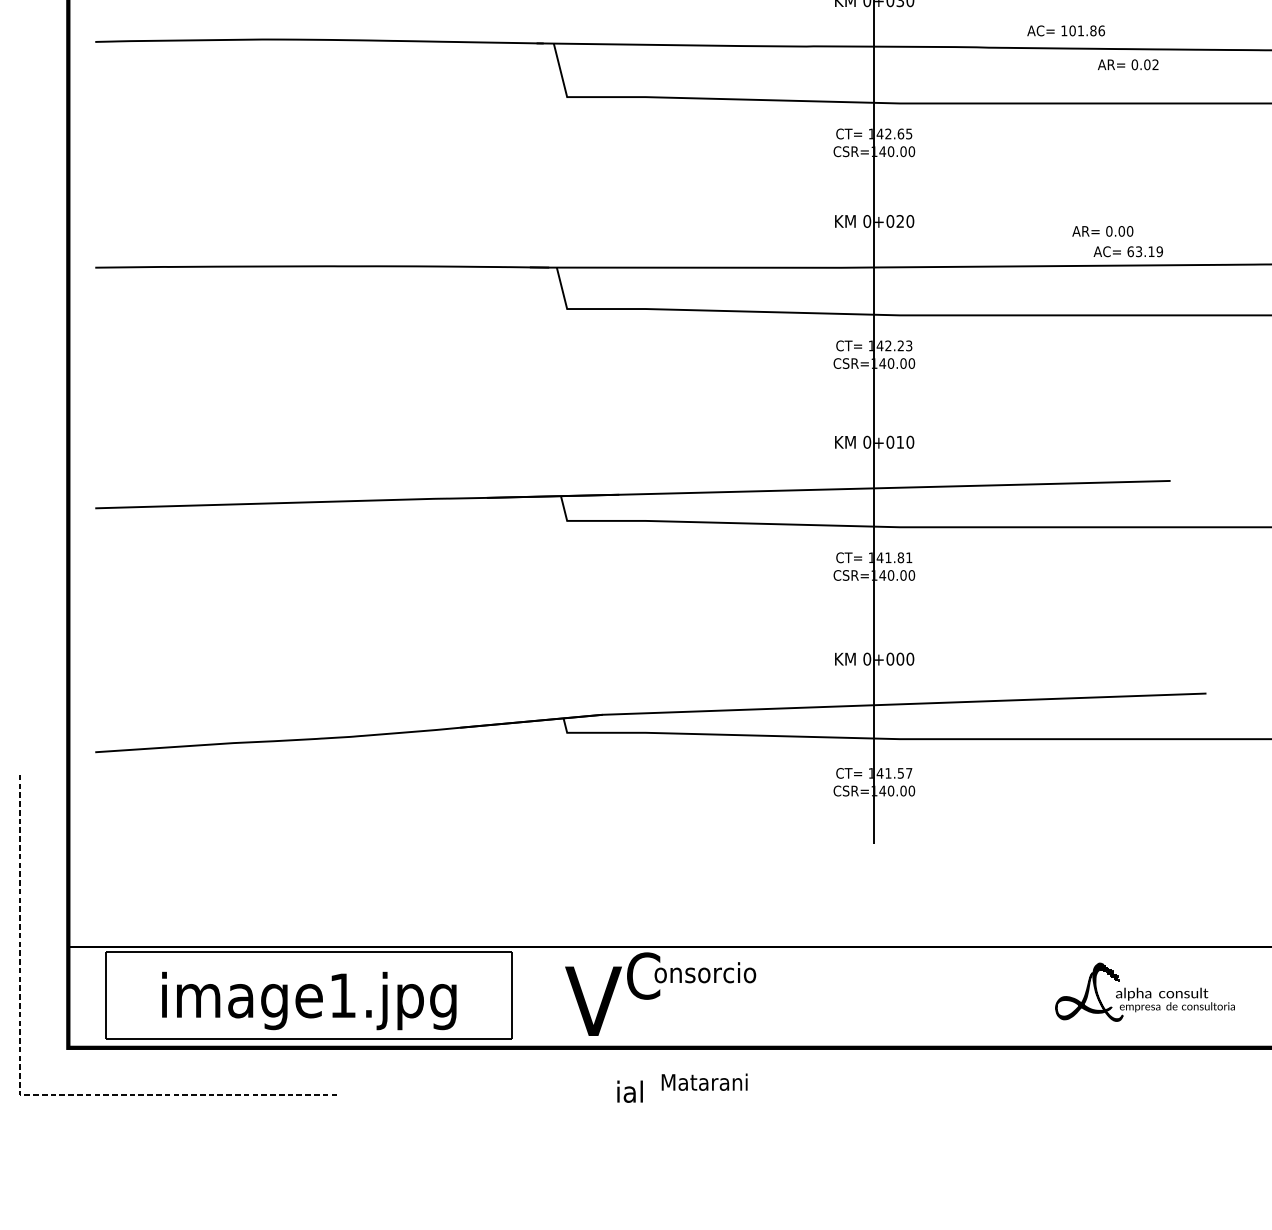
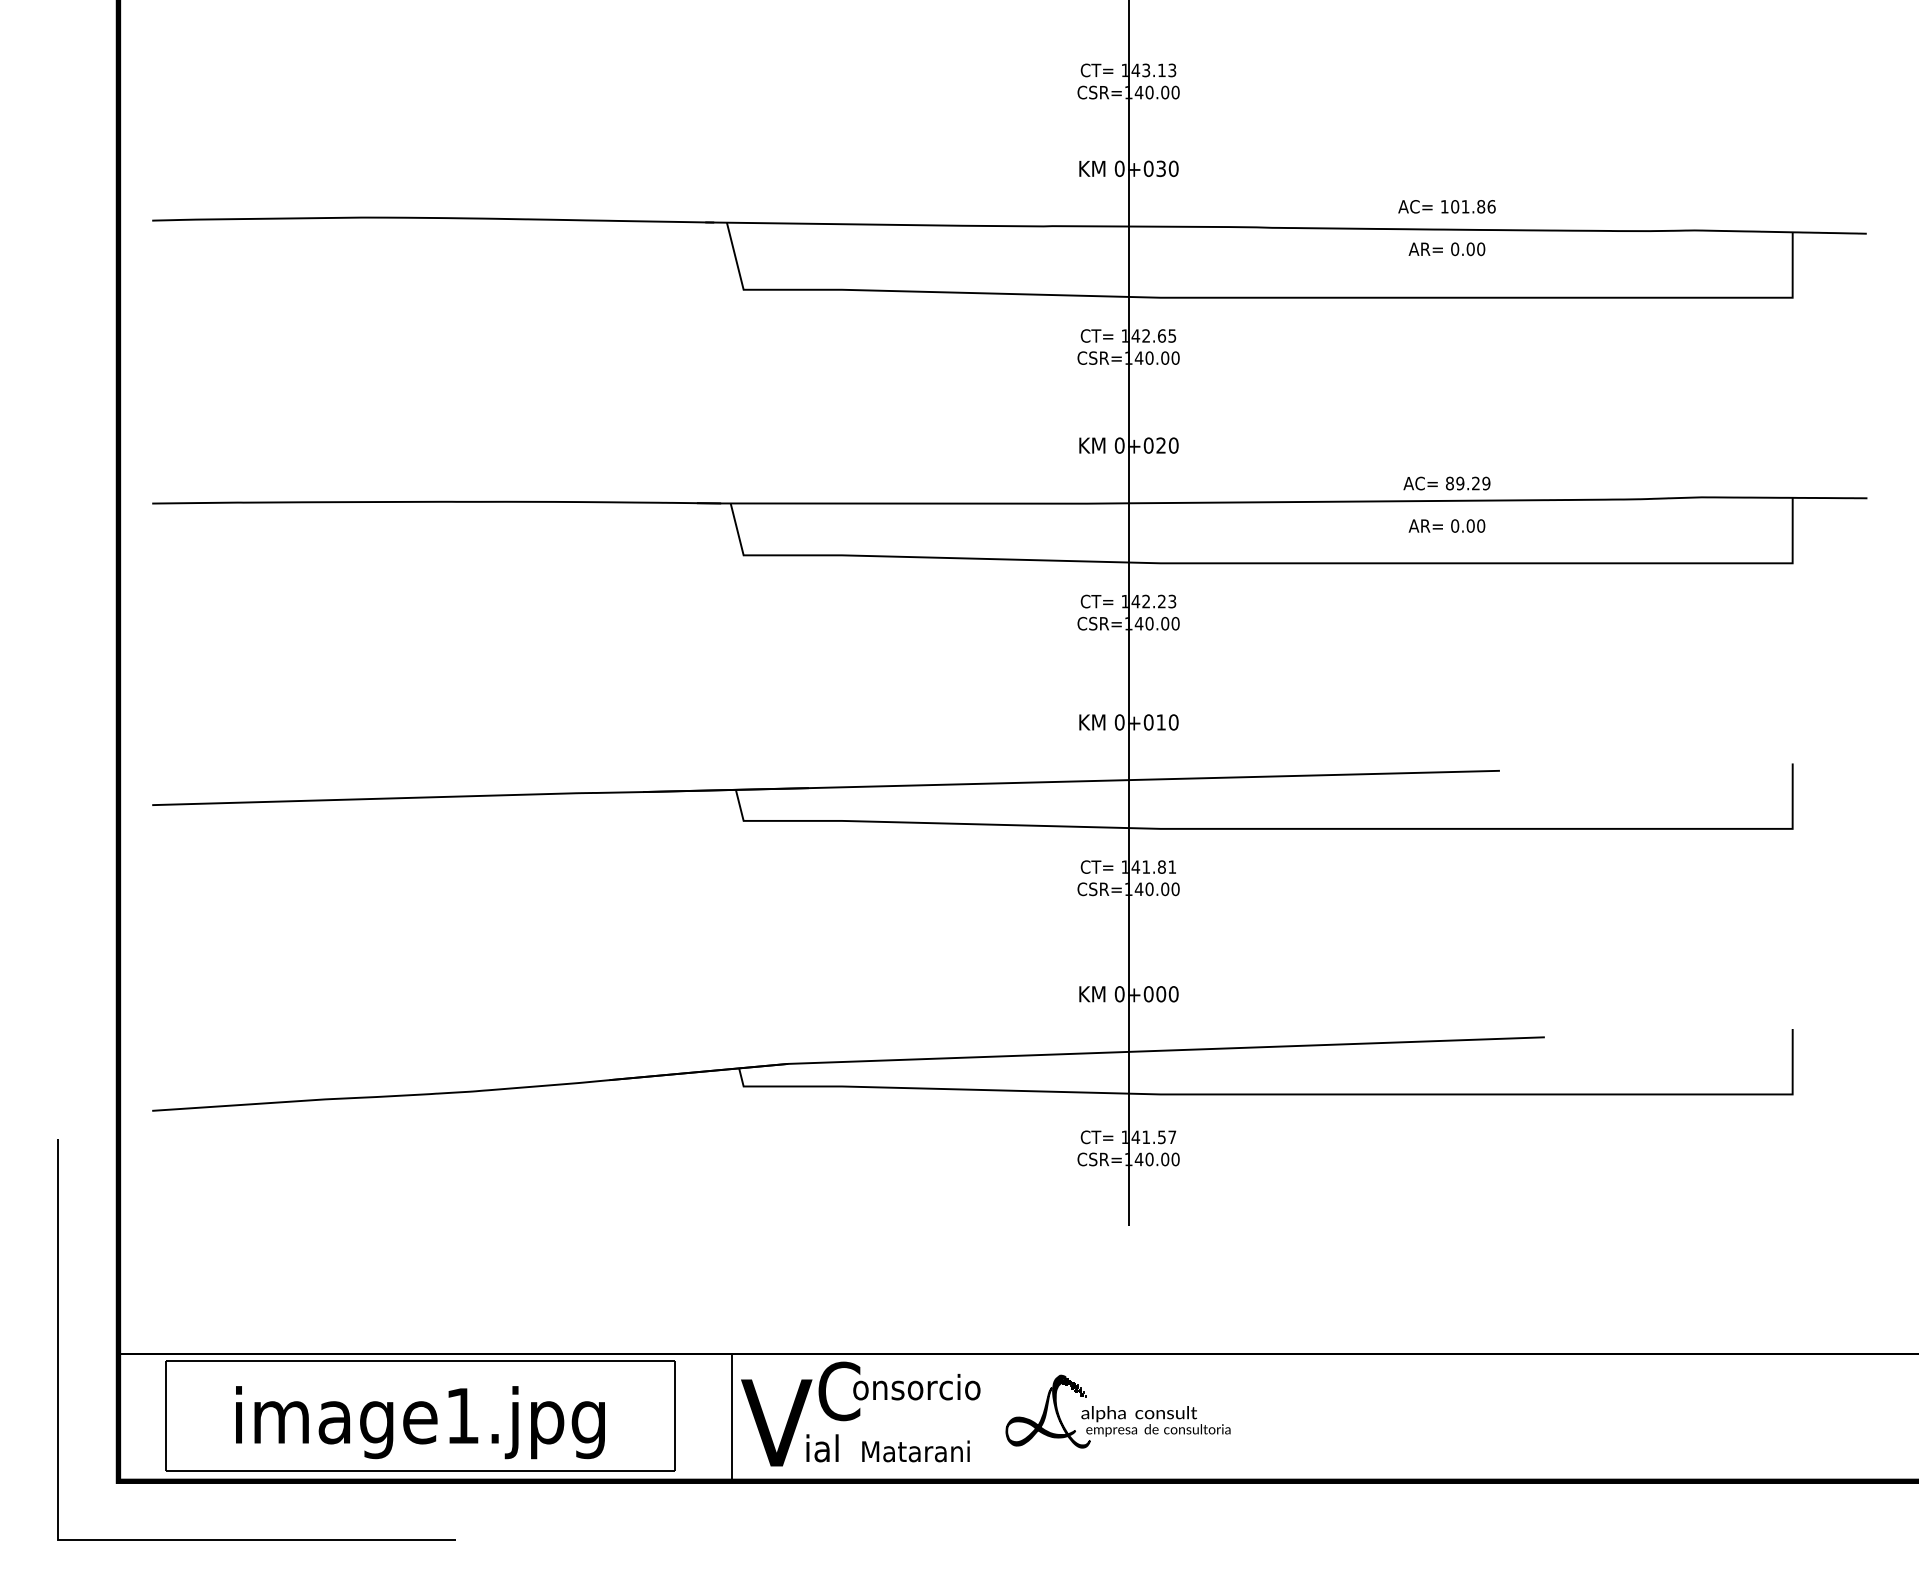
text: (1065, 30) -> (1446, 206), moved
text: (1155, 64) -> (1481, 249), 0.02 -> 0.00
text: (1102, 230) -> (1446, 525), moved
text: (1140, 251) -> (1462, 483), 63.19 -> 89.29
part: (1144, 992) -> (1117, 1411), moved
line: (557, 996) -> (731, 1417), added
text: (704, 1082) -> (915, 1451), moved
text: (630, 1091) -> (822, 1448), moved
line: (19, 1094) -> (57, 1539), dashed -> solid

